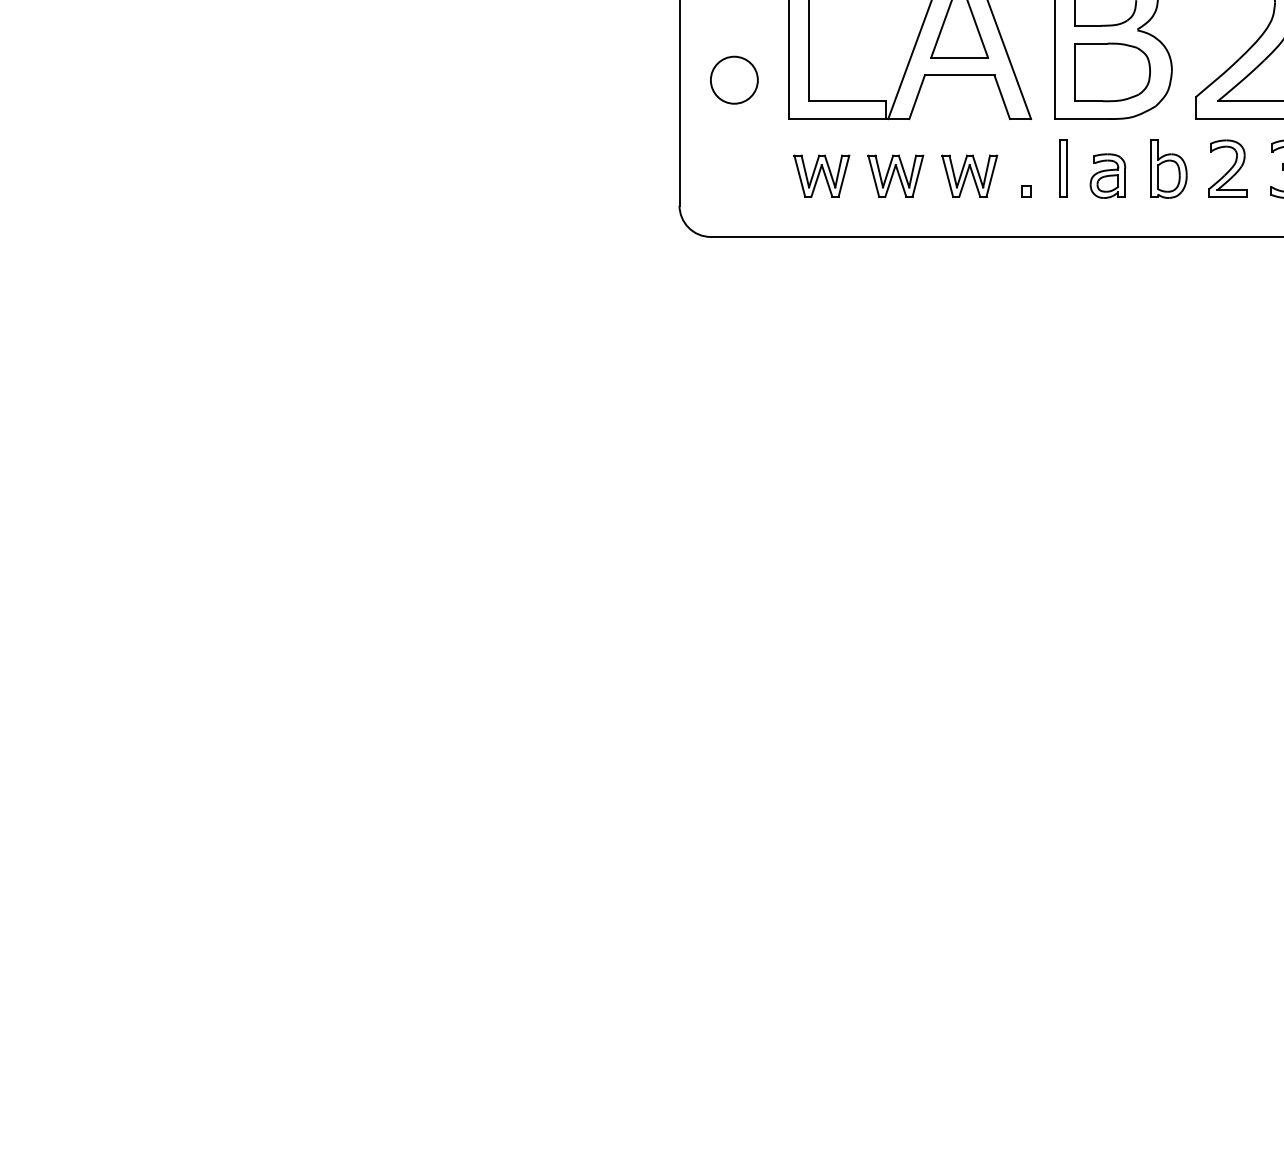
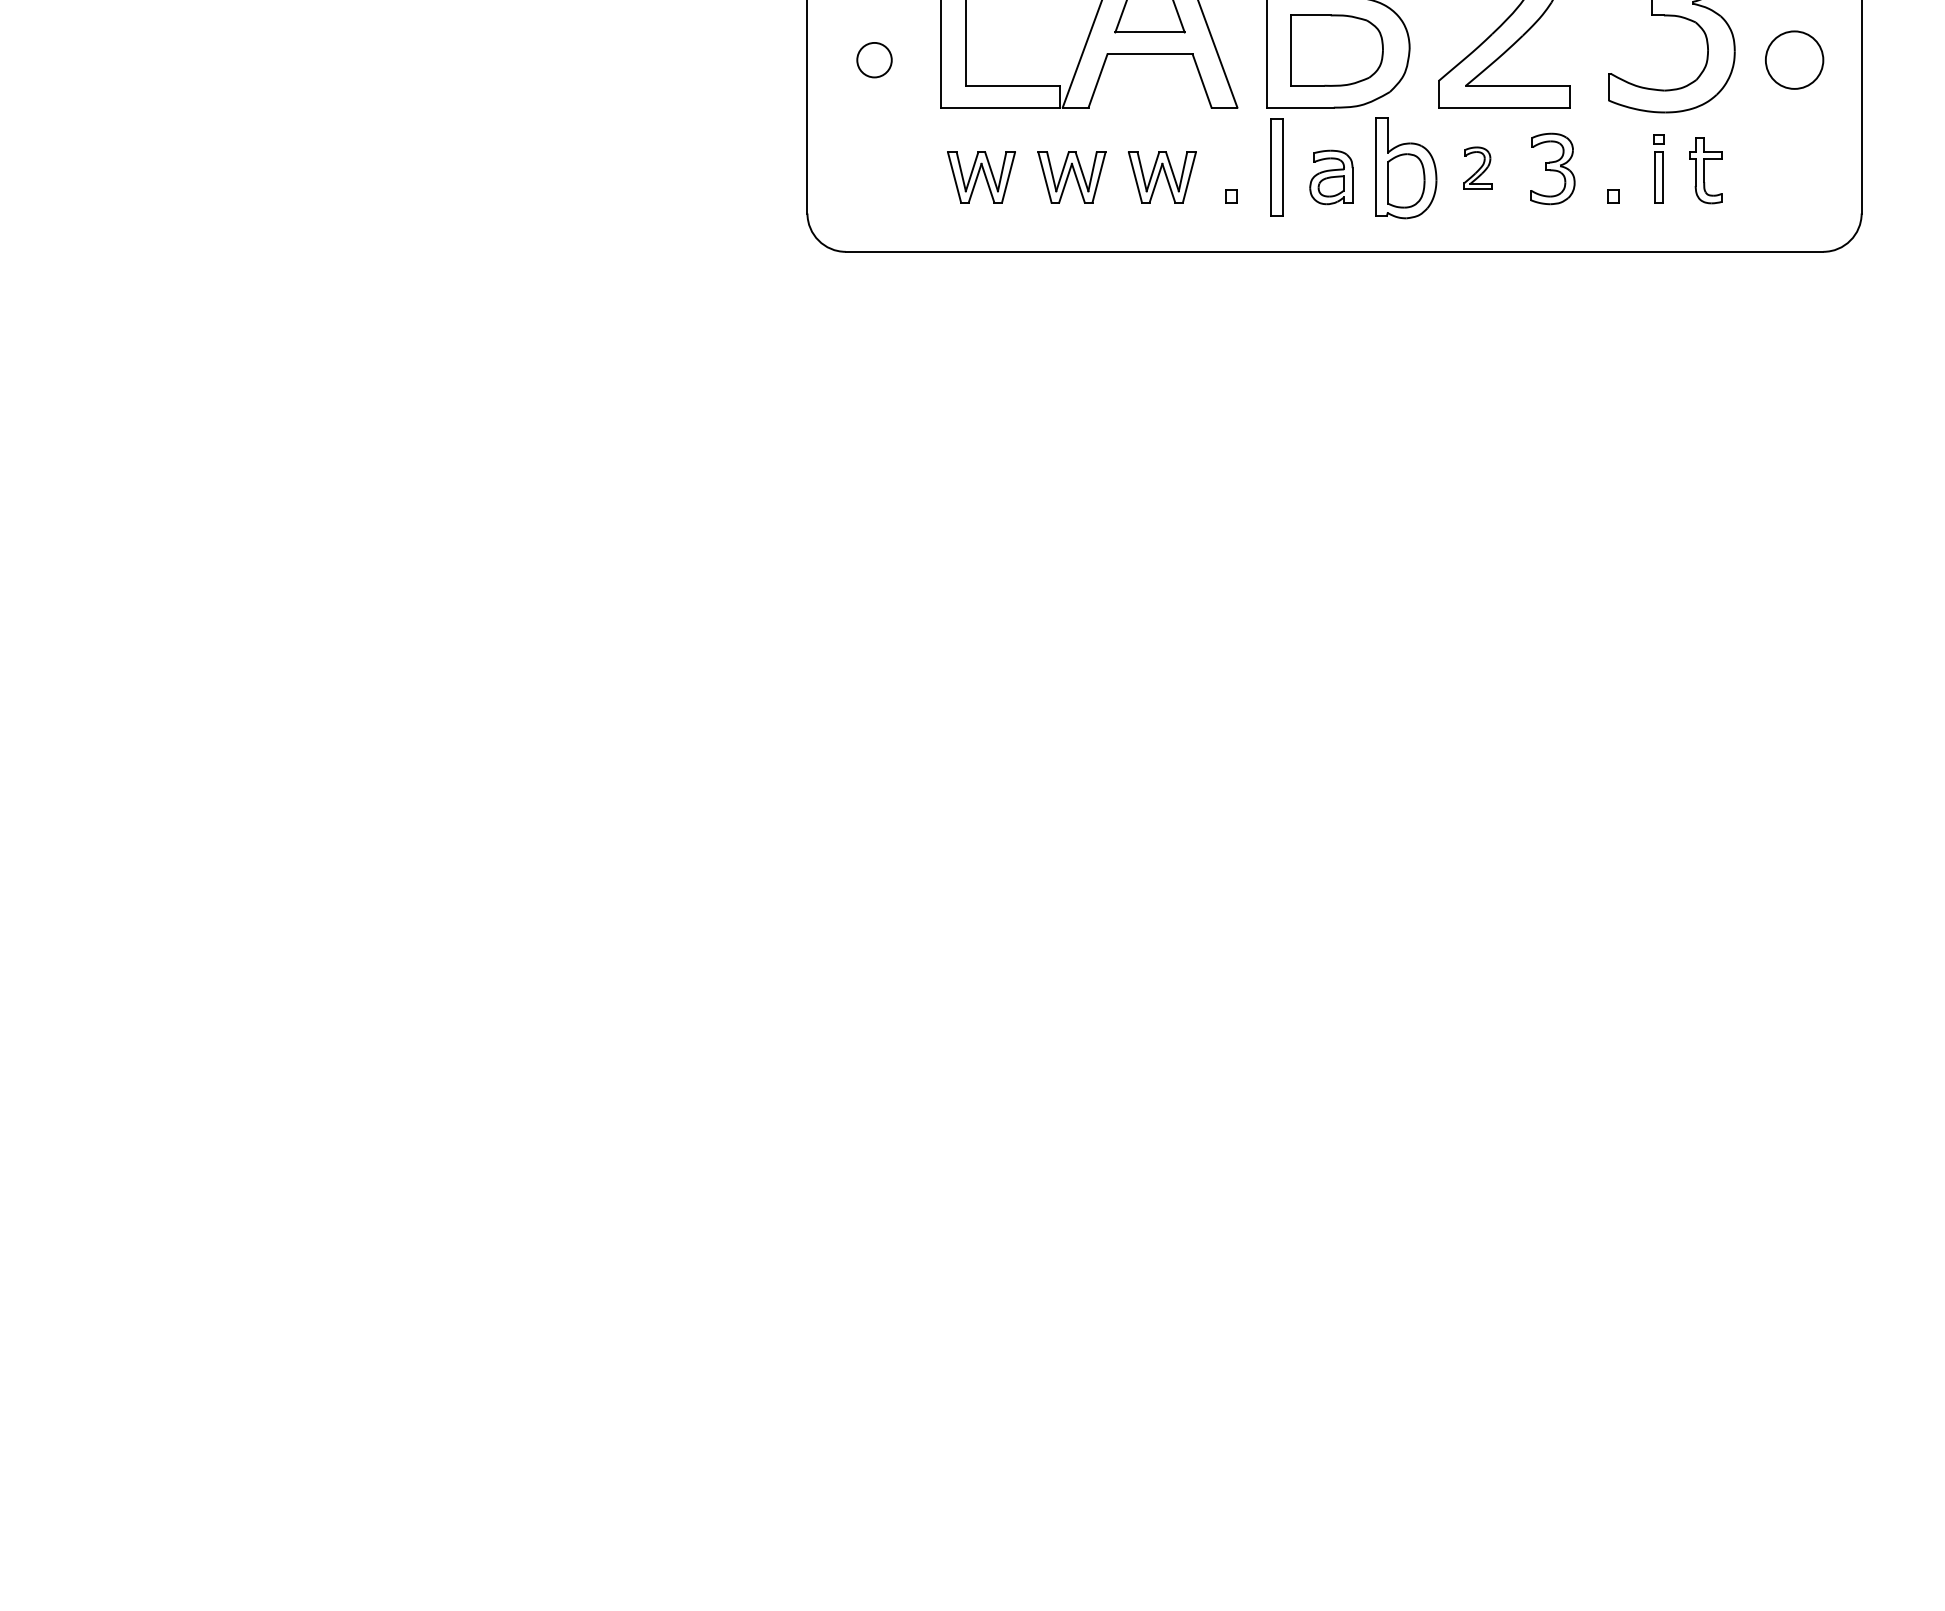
circle: (734, 79) -> (874, 59), size x0.6
part: (1063, 167) -> (1276, 167), size x1.4
part: (1227, 167) -> (1477, 167), size x0.6
part: (1168, 168) -> (1405, 168), size x1.4

